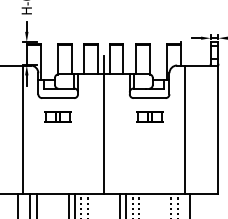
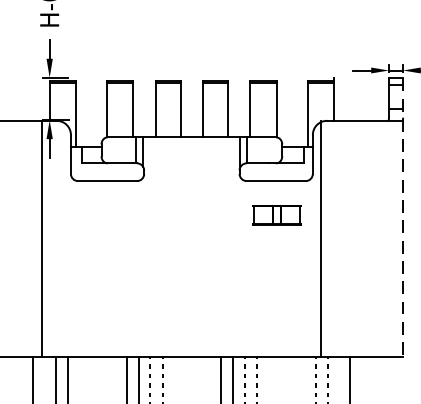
part: (57, 116) -> (106, 214), removed
line: (218, 118) -> (403, 218), solid -> dashed
line: (103, 124) -> (191, 229), removed
line: (185, 129) -> (322, 238), moved

